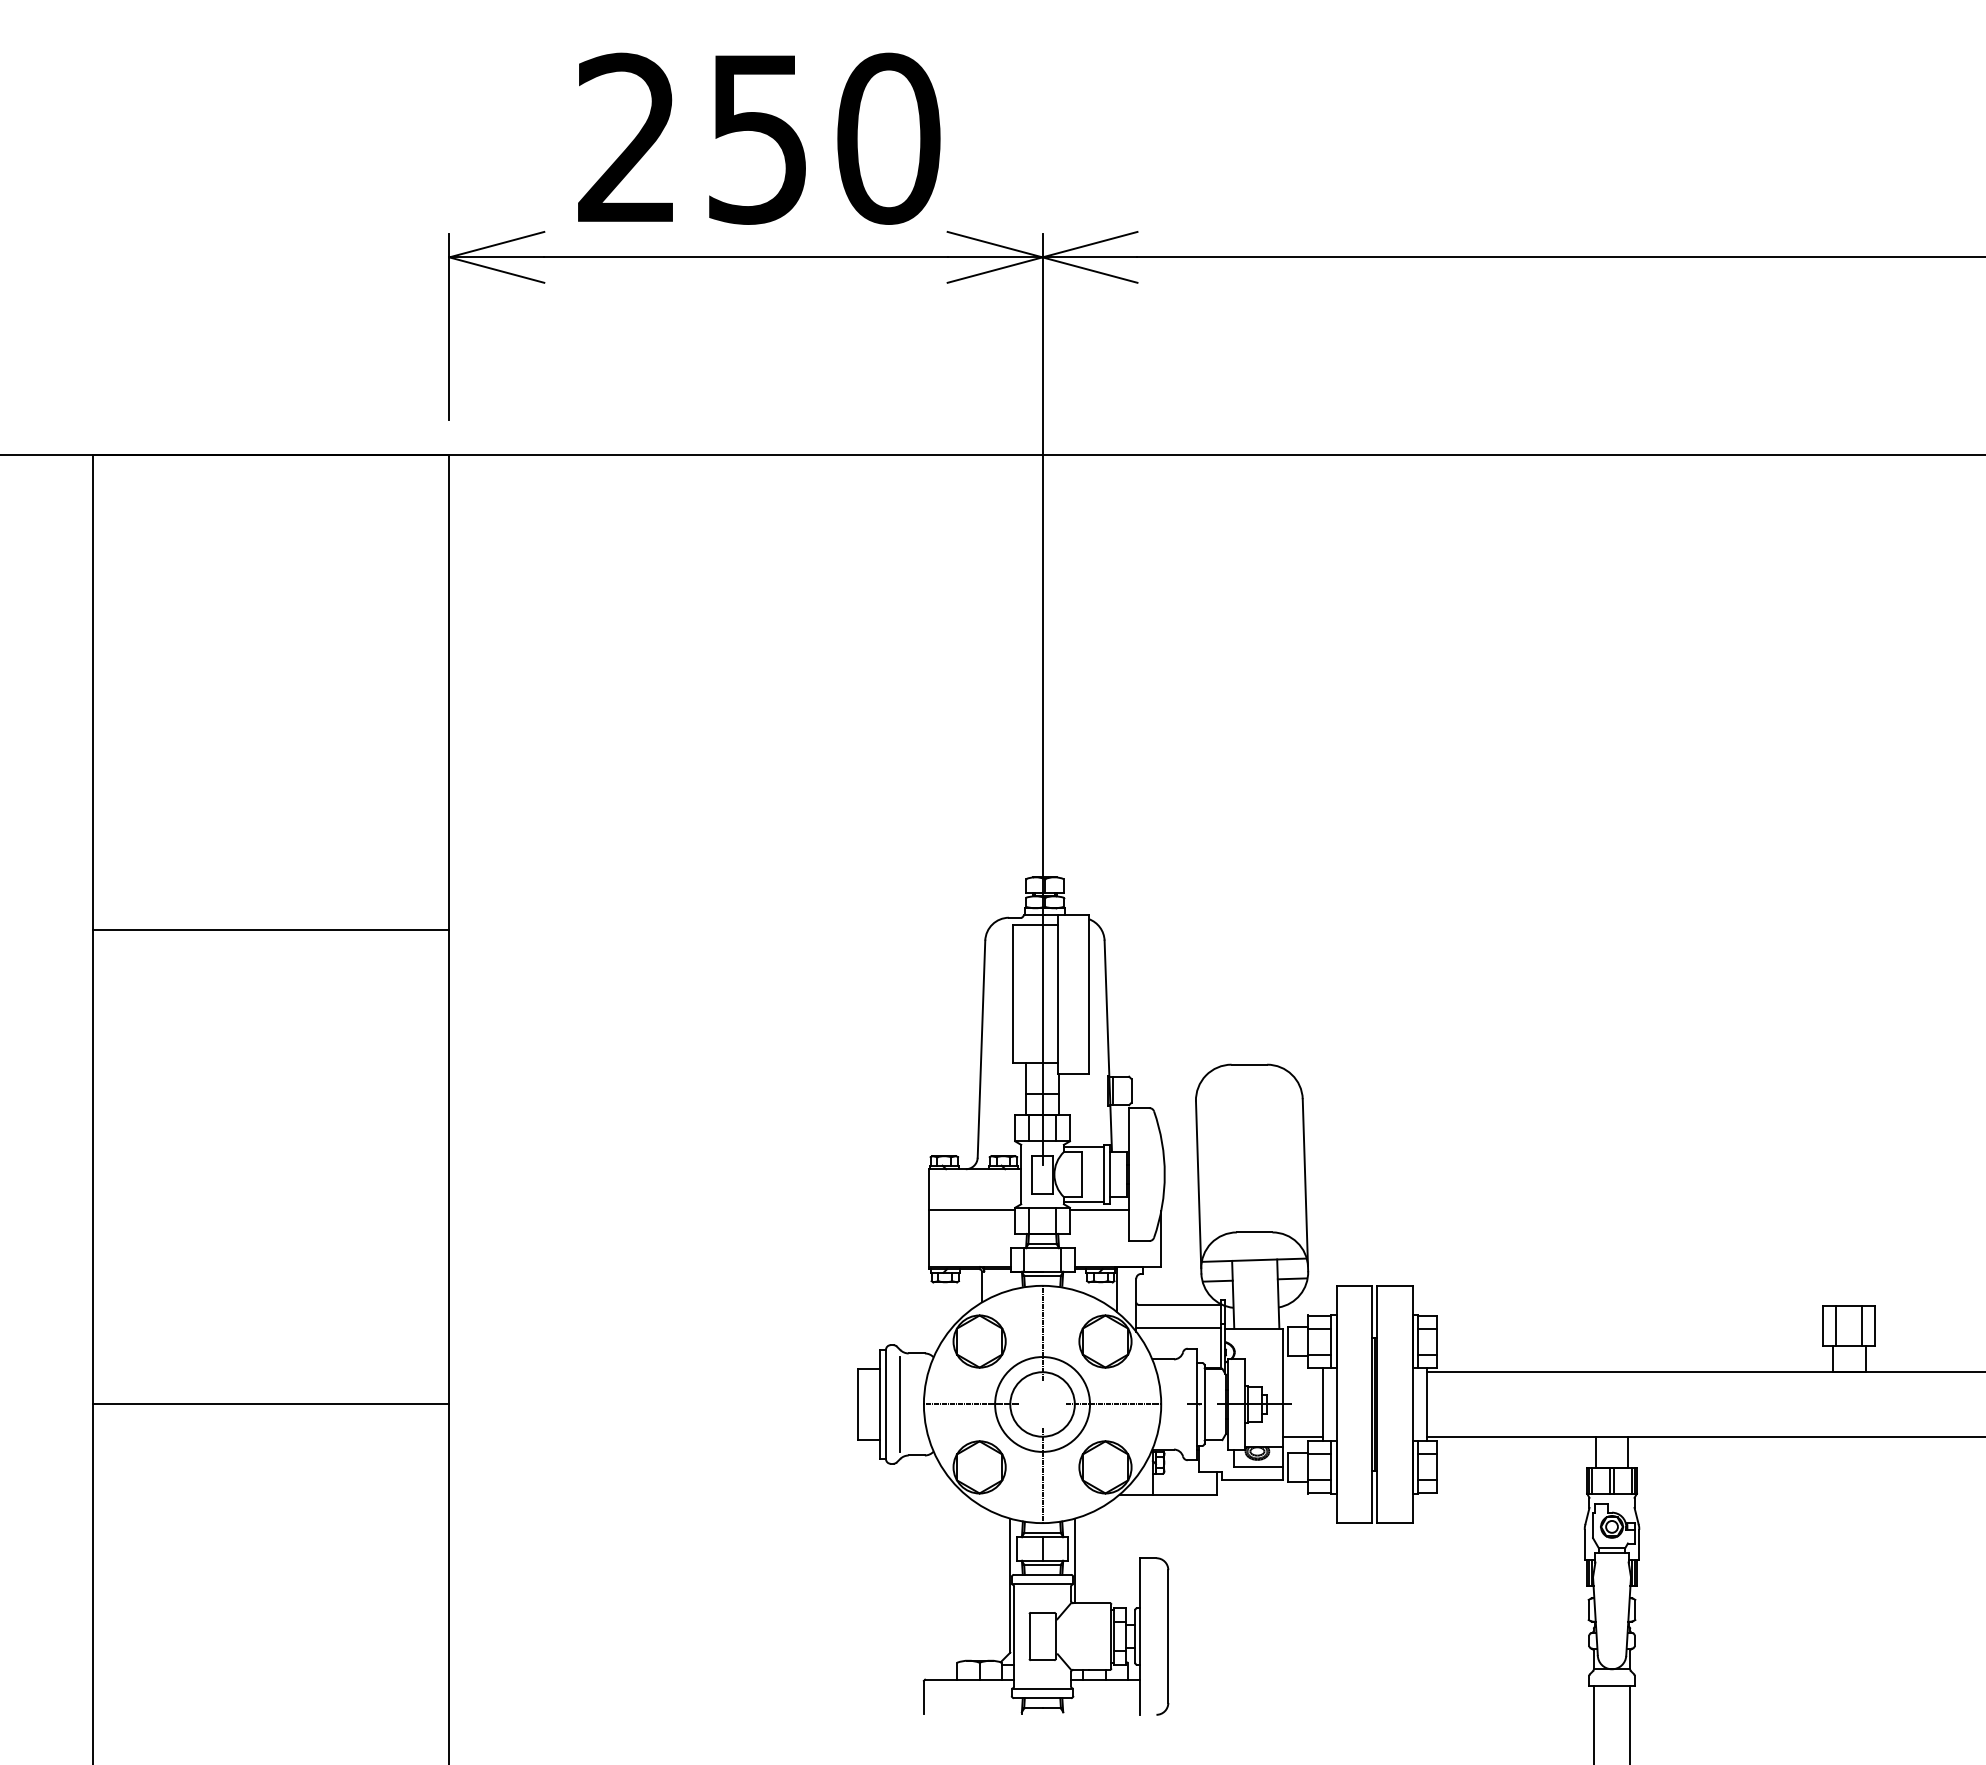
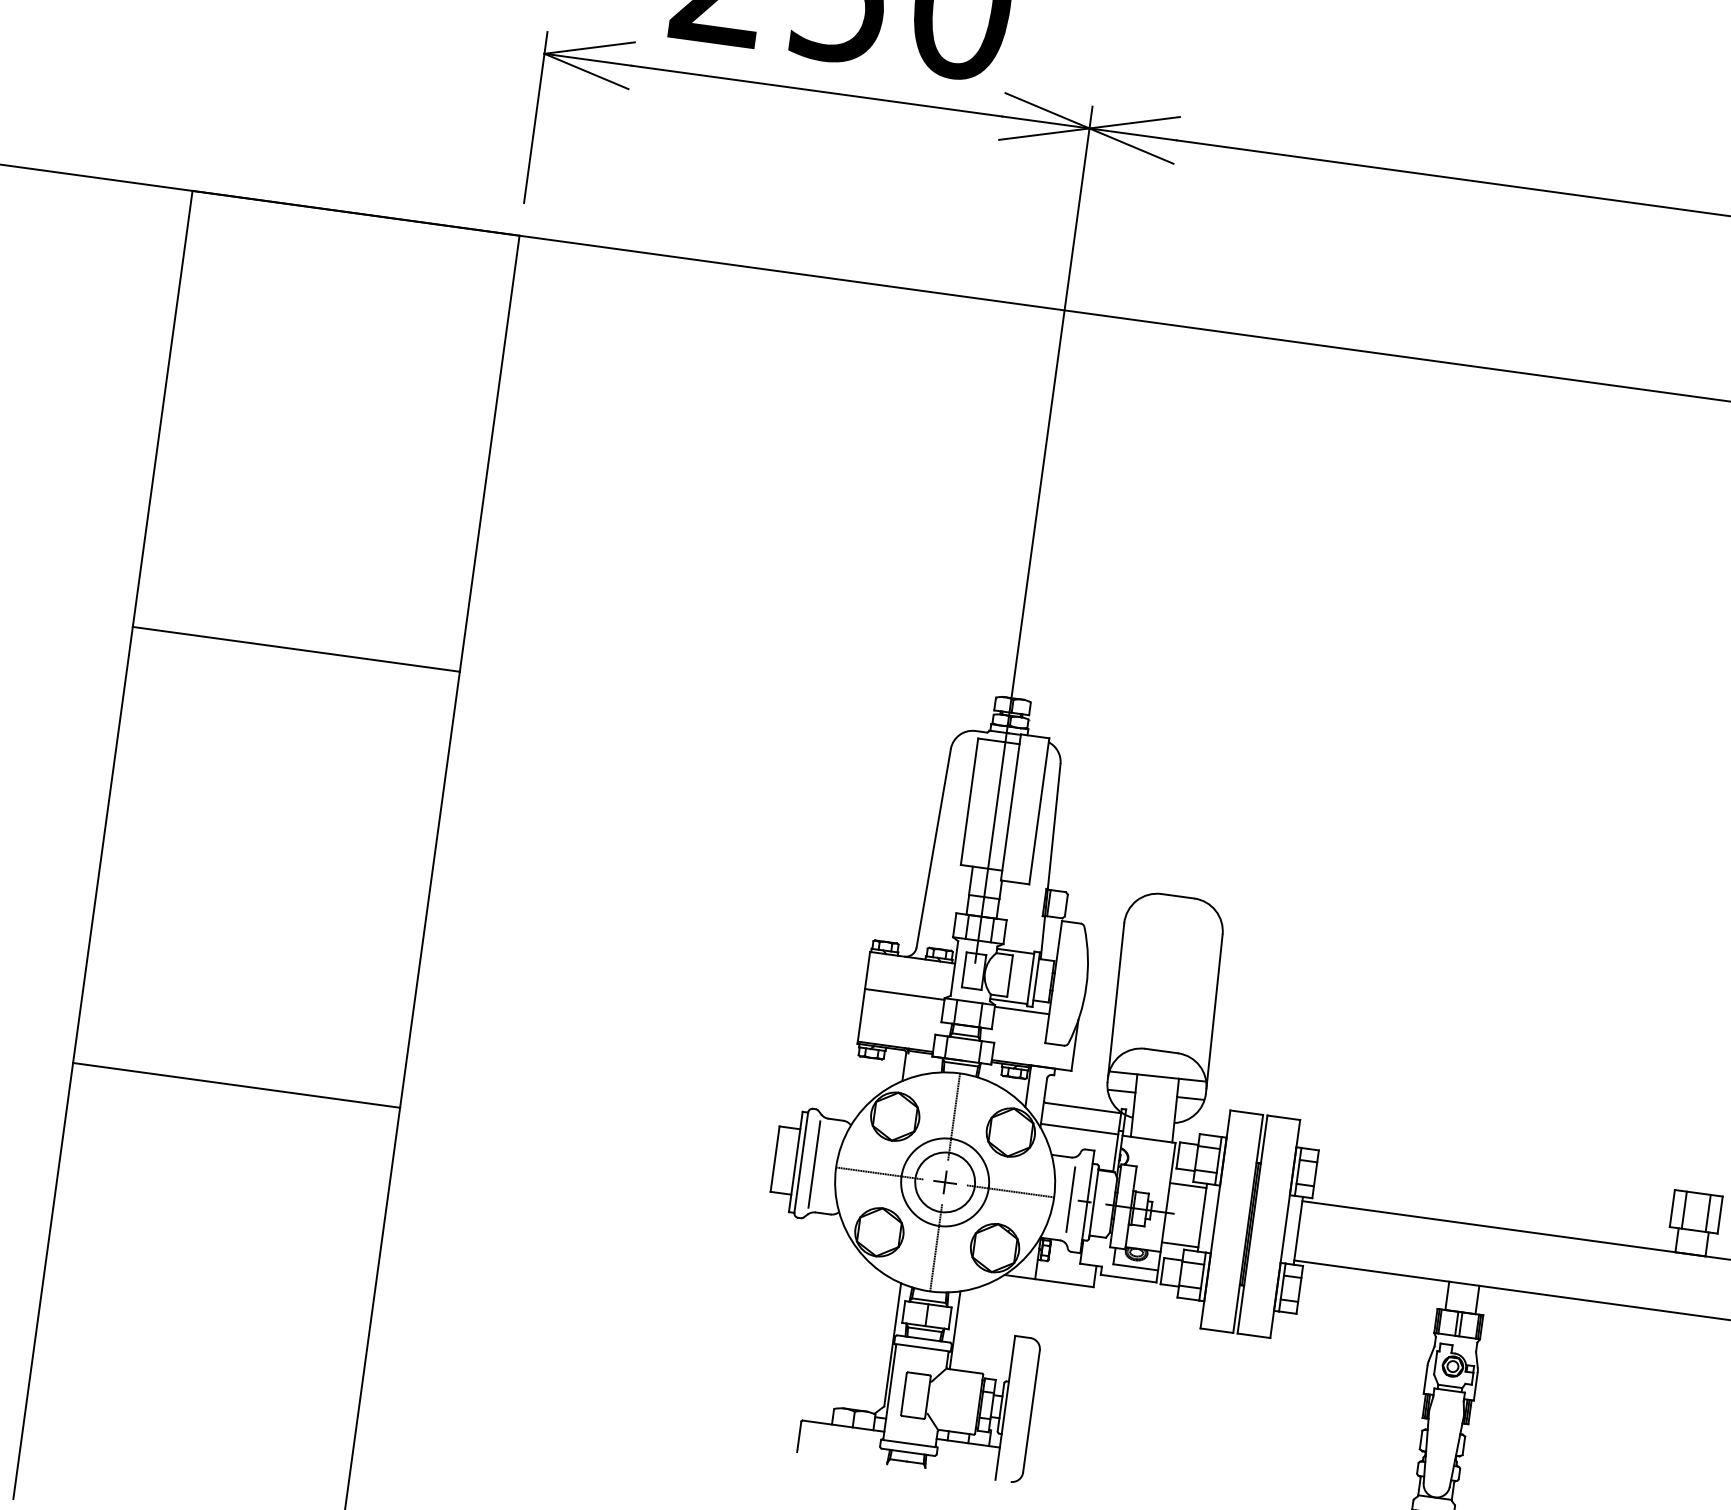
line: (1302, 1372) -> (1188, 1185), added
part: (1042, 1404) -> (945, 1182), added
line: (1179, 1404) -> (1070, 1199), added

